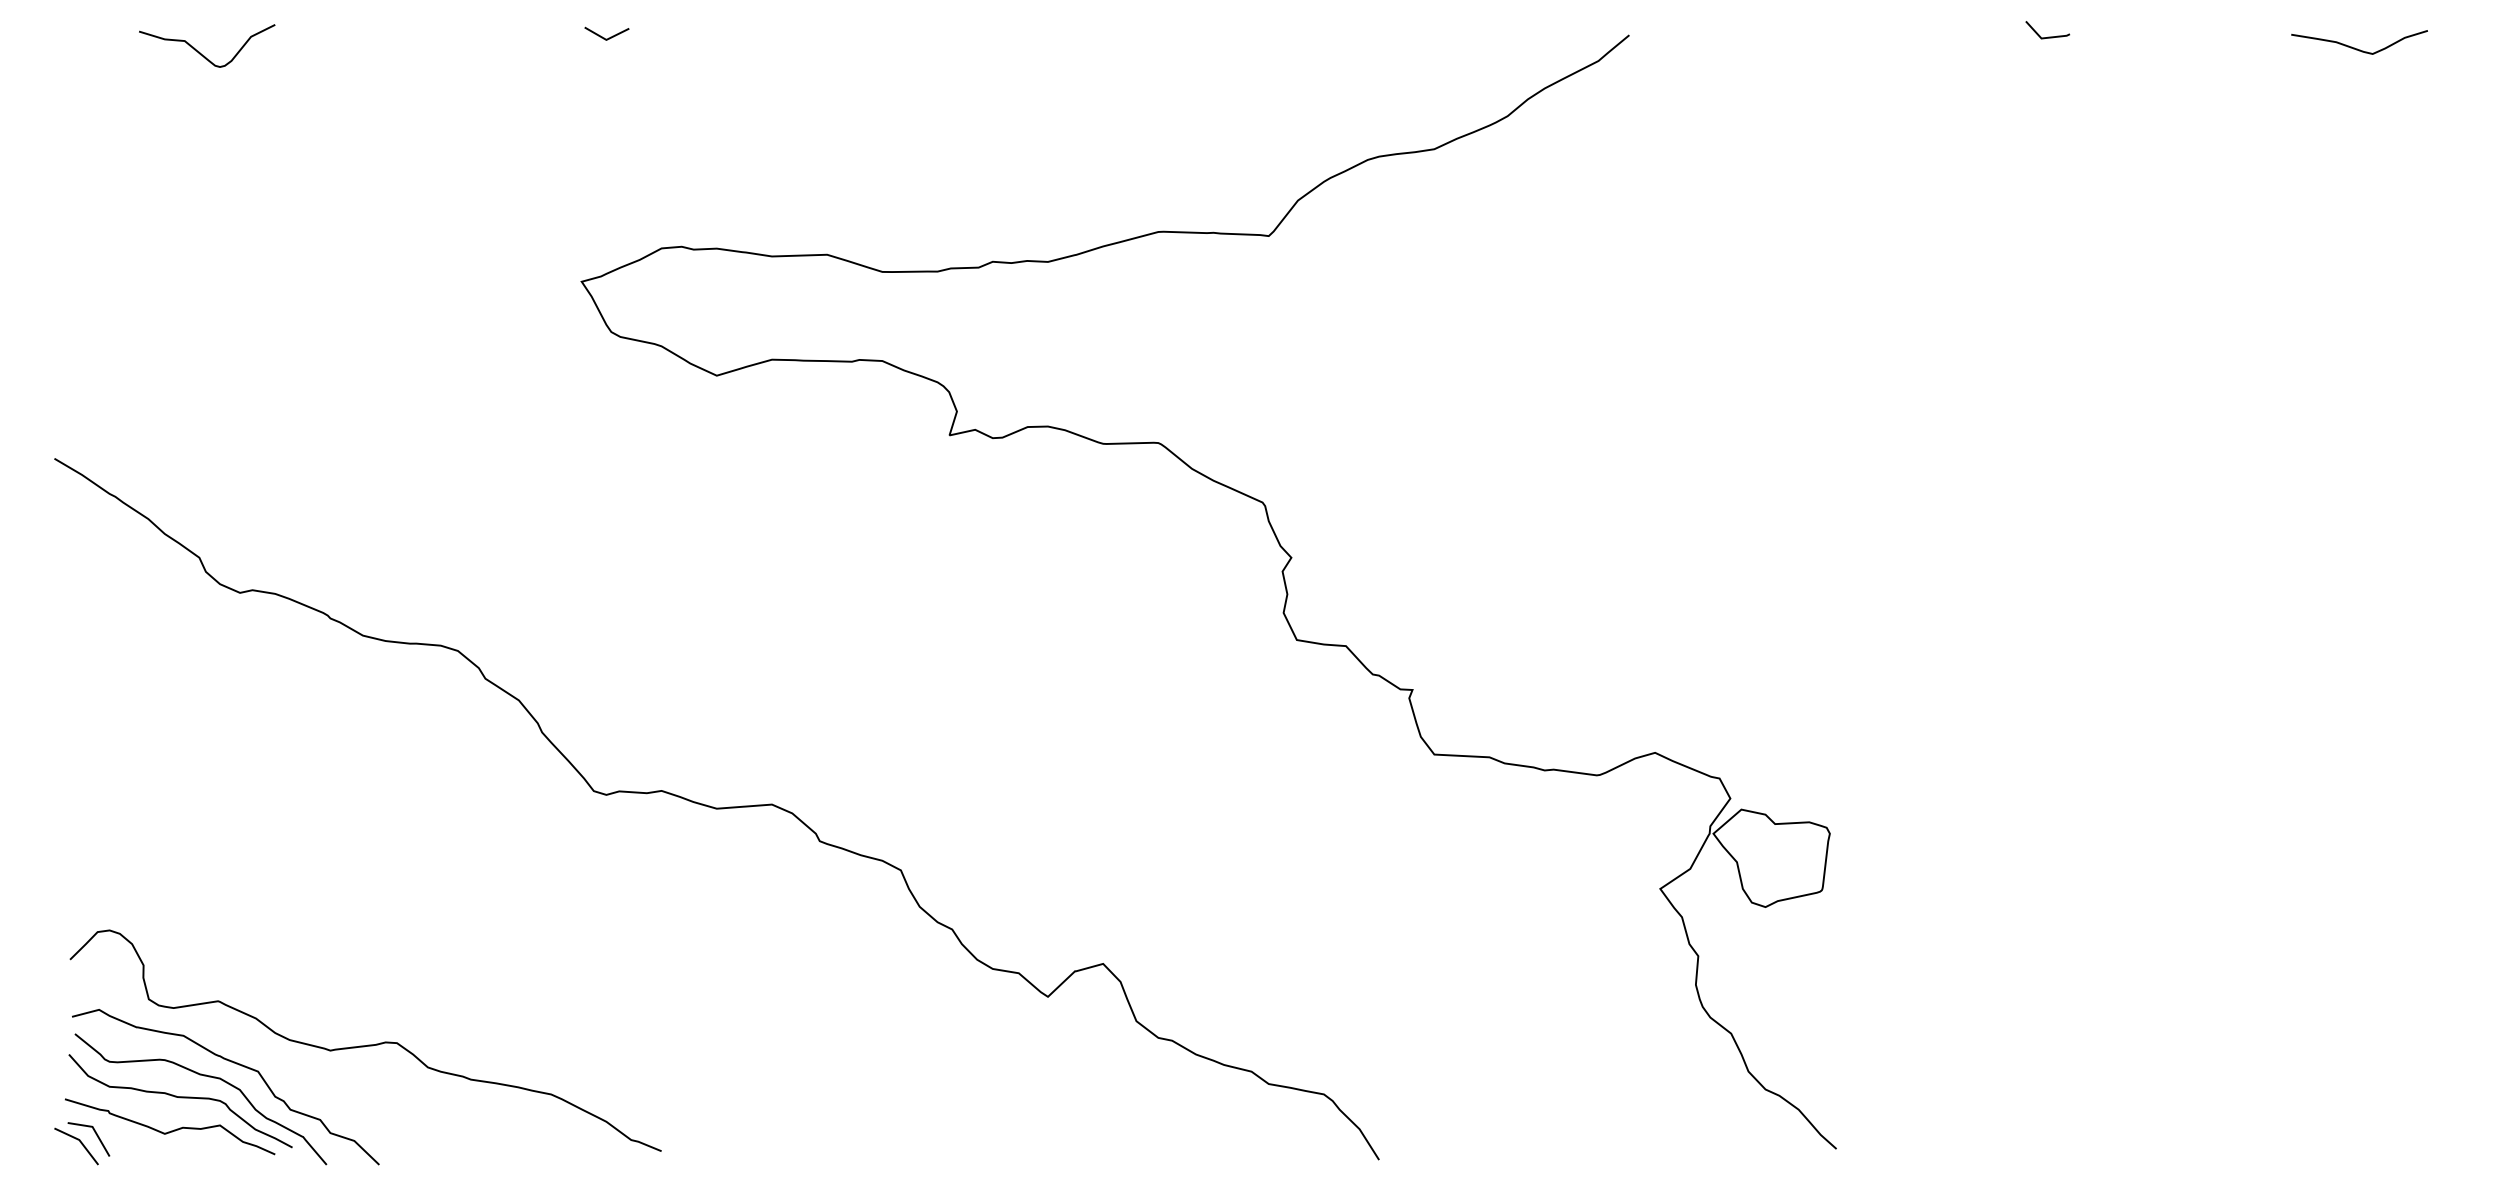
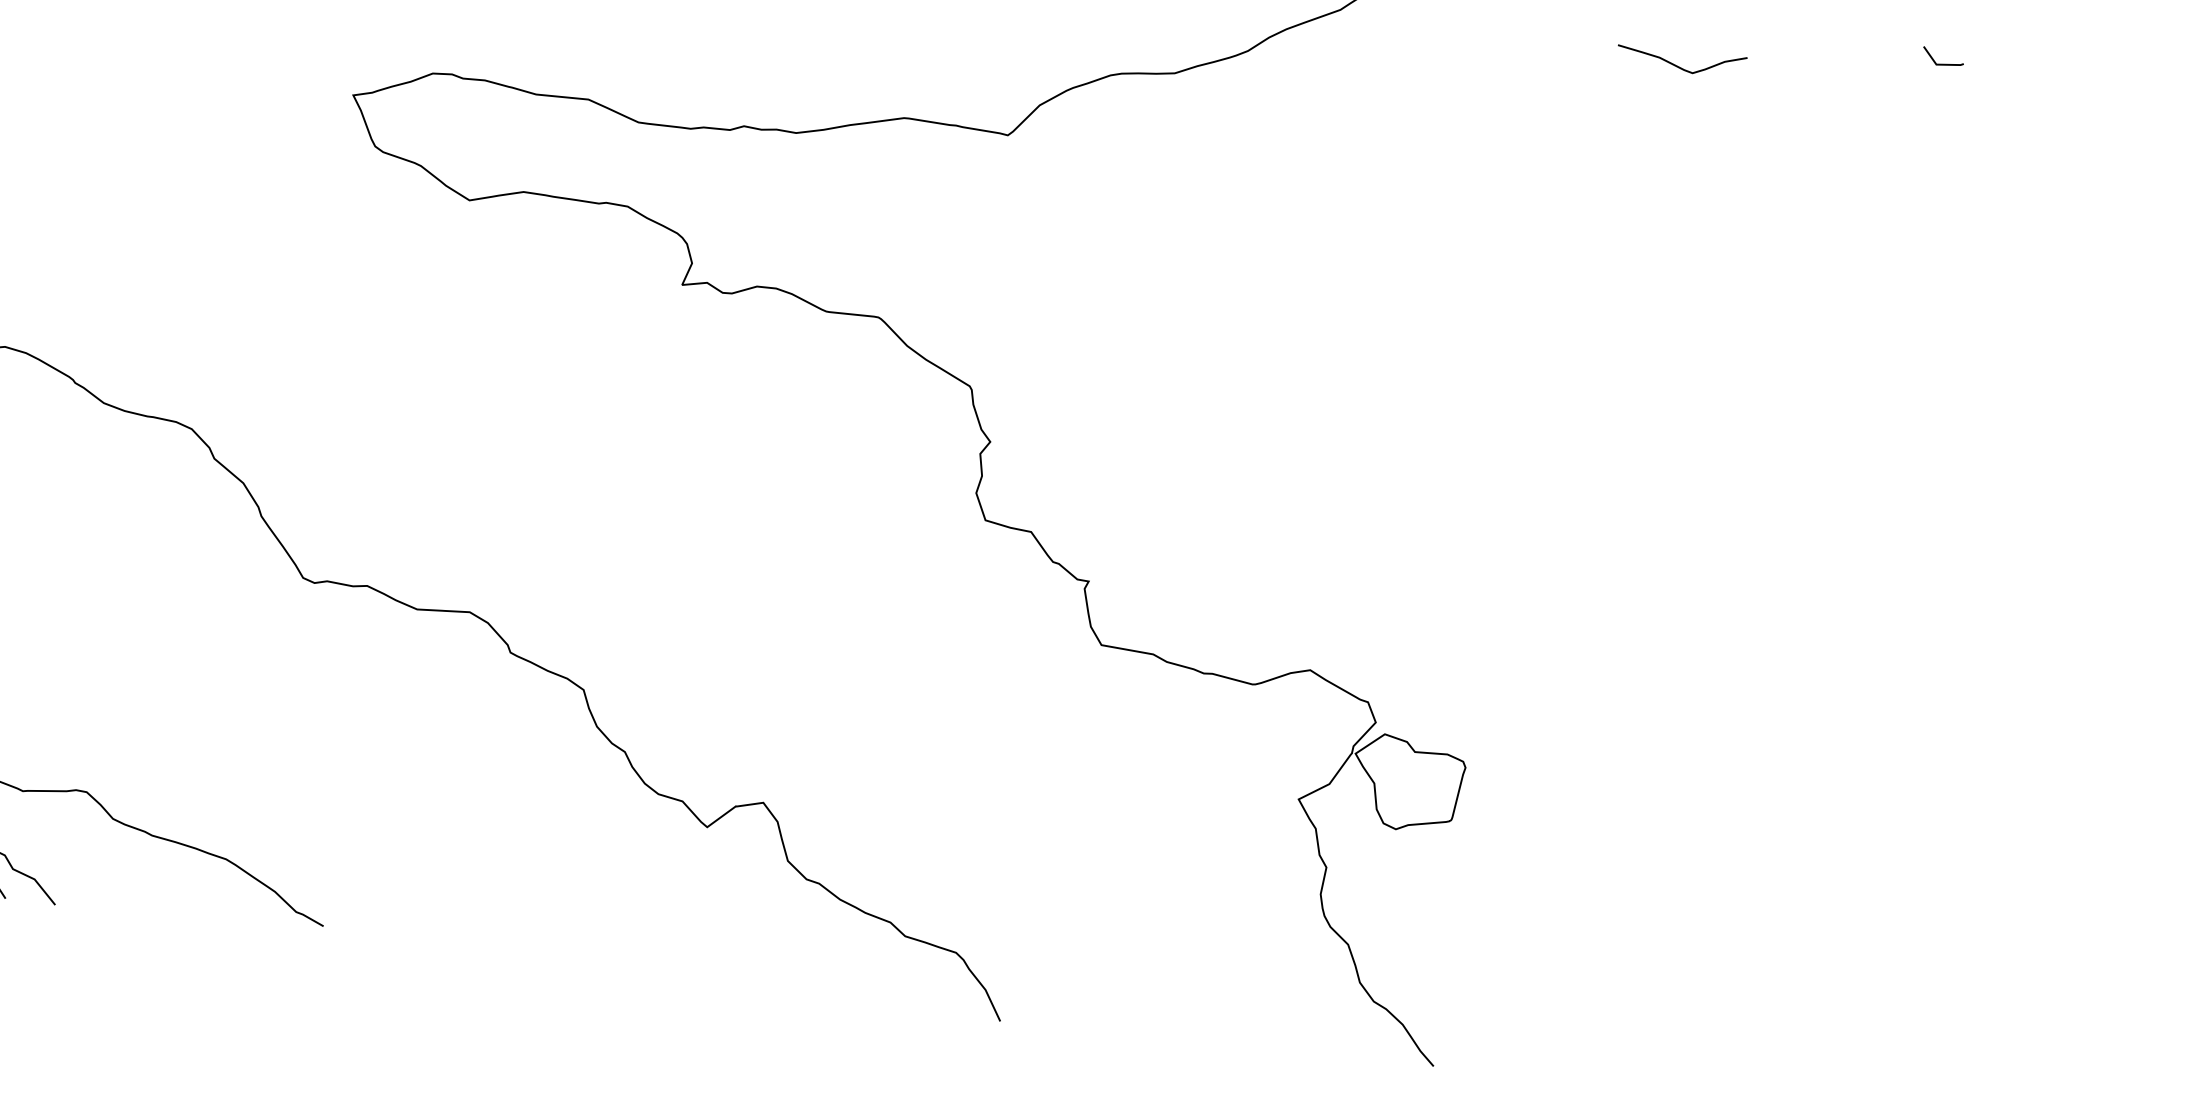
line: (2048, 36) -> (1943, 63), moved
curve: (2357, 48) -> (1678, 66), moved

